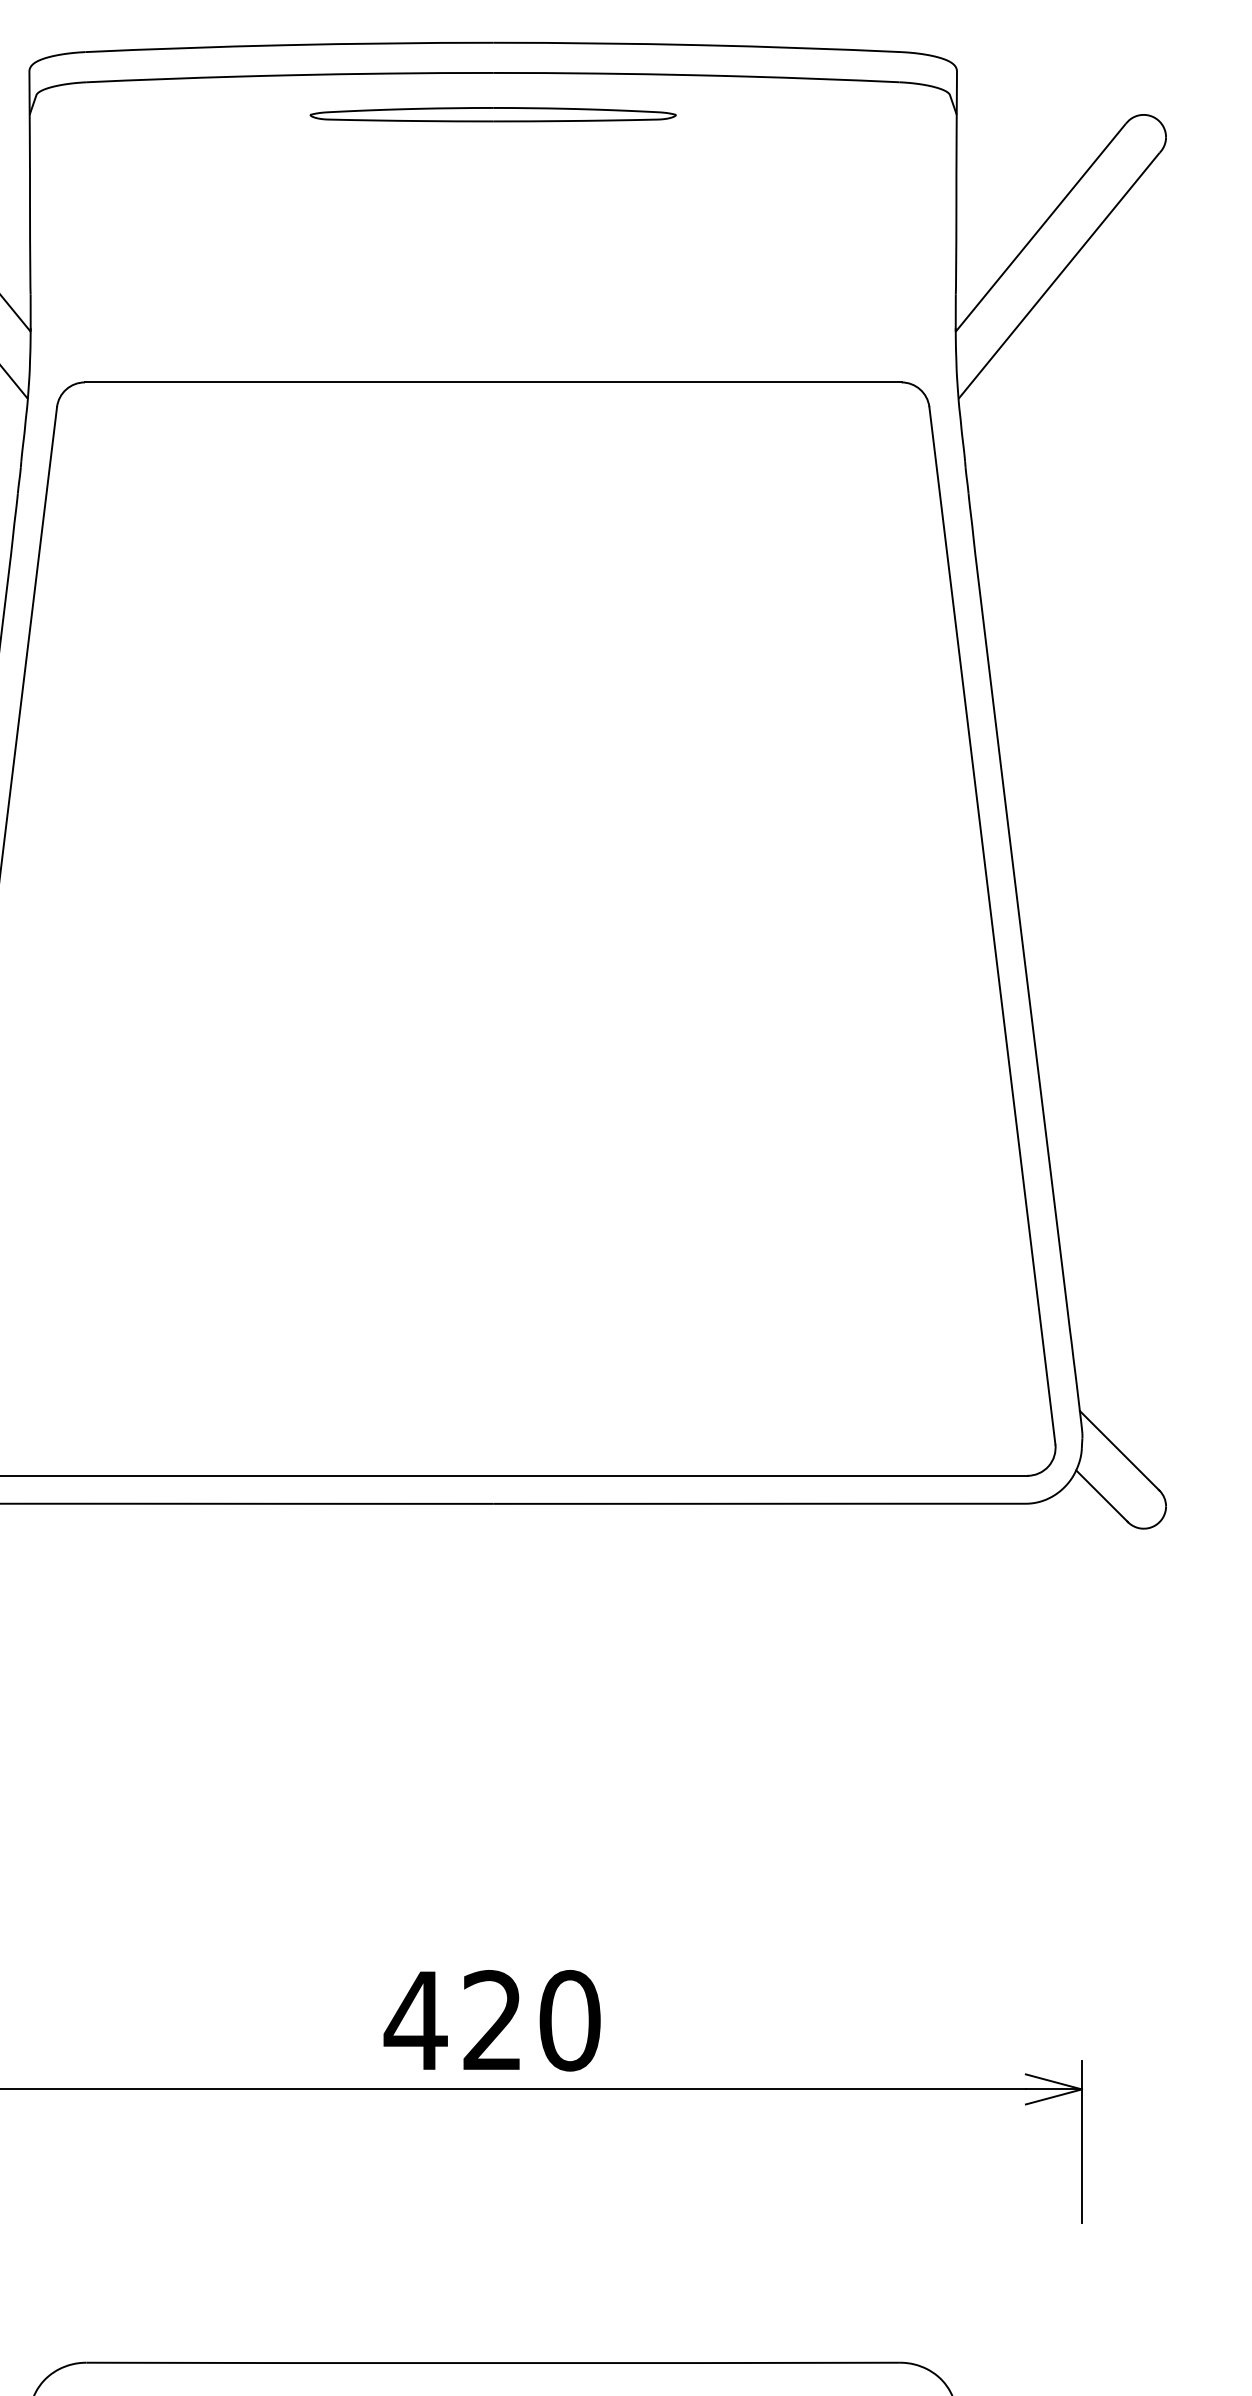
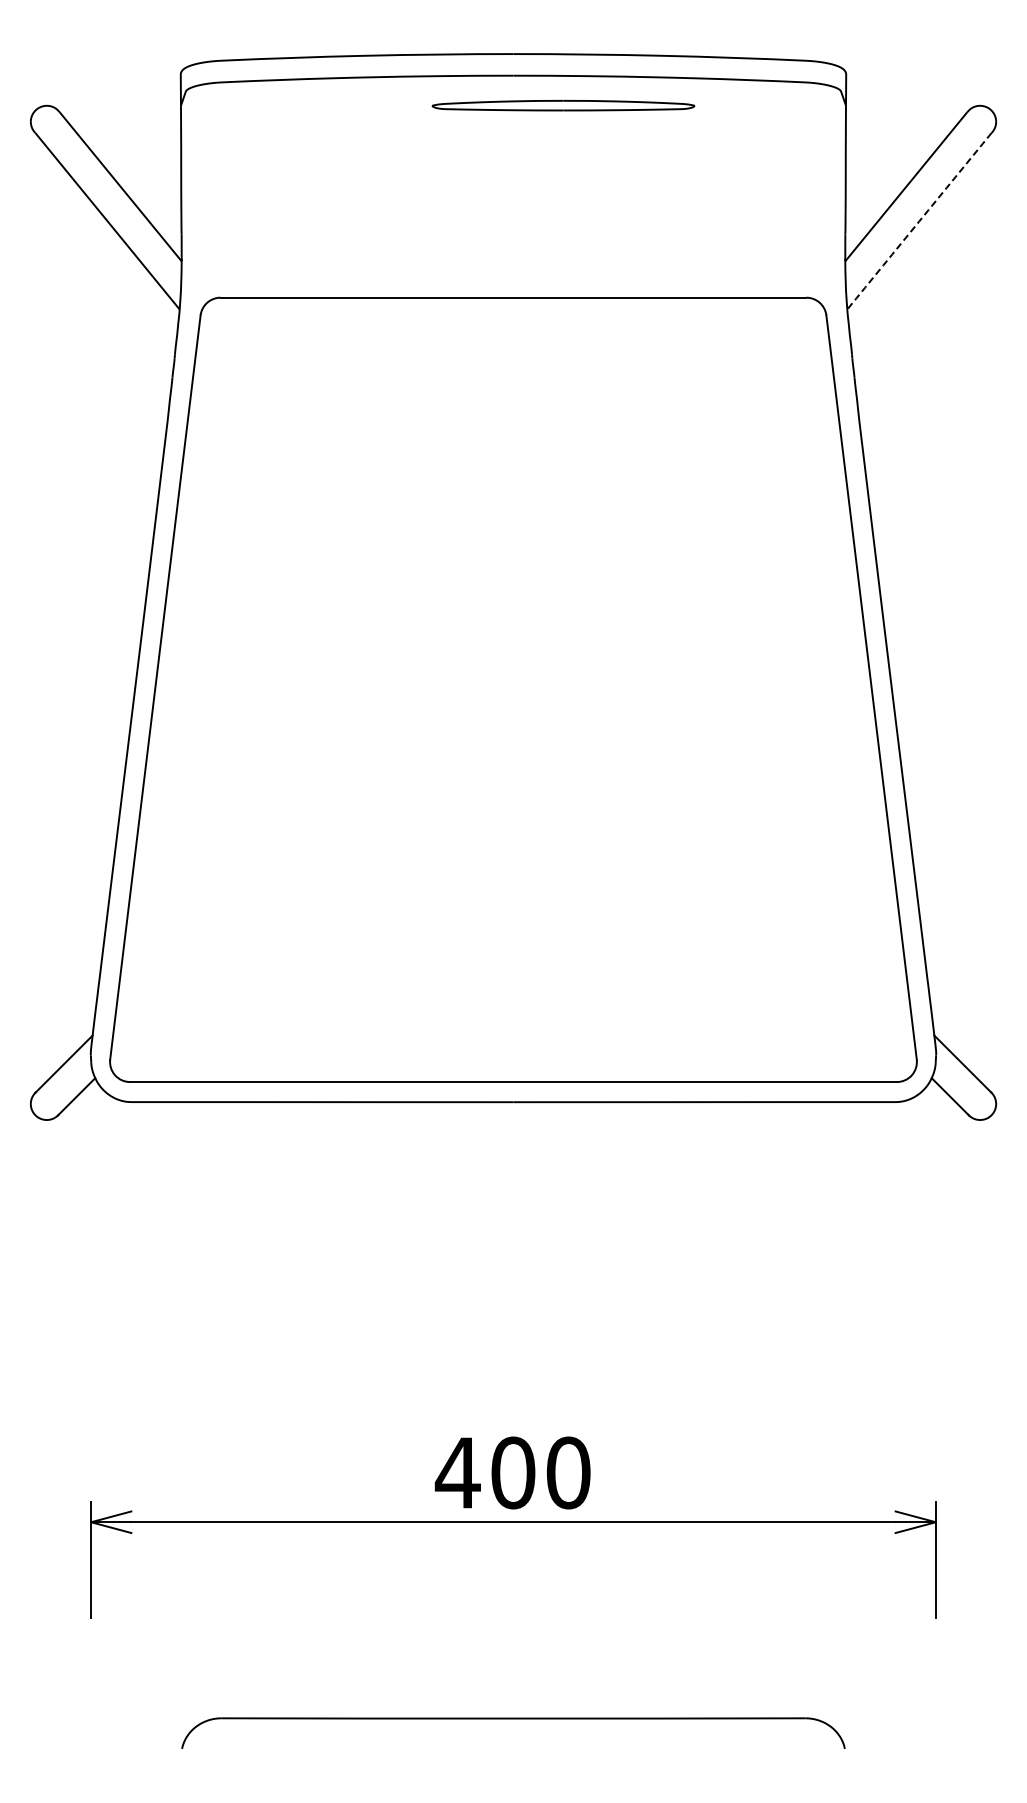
part: (493, 114) -> (563, 105), moved
arc: (1059, 276) -> (919, 221), solid -> dashed
text: (493, 2020) -> (513, 1472), 420 -> 400

